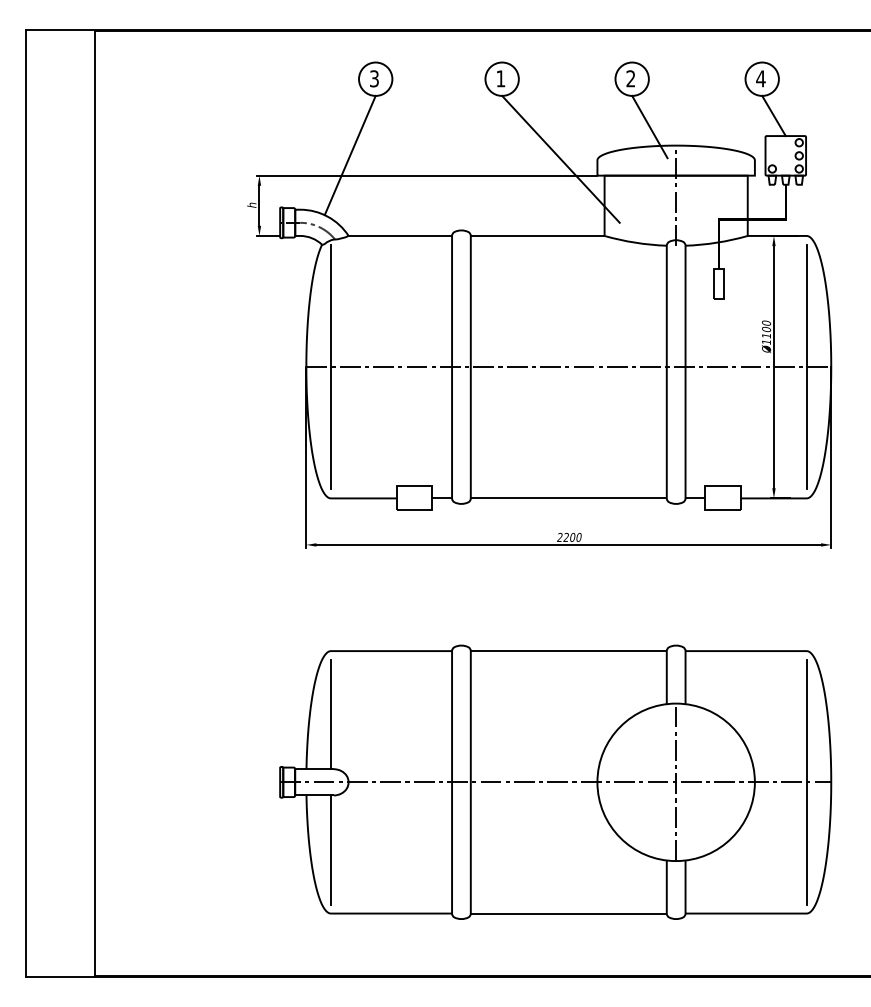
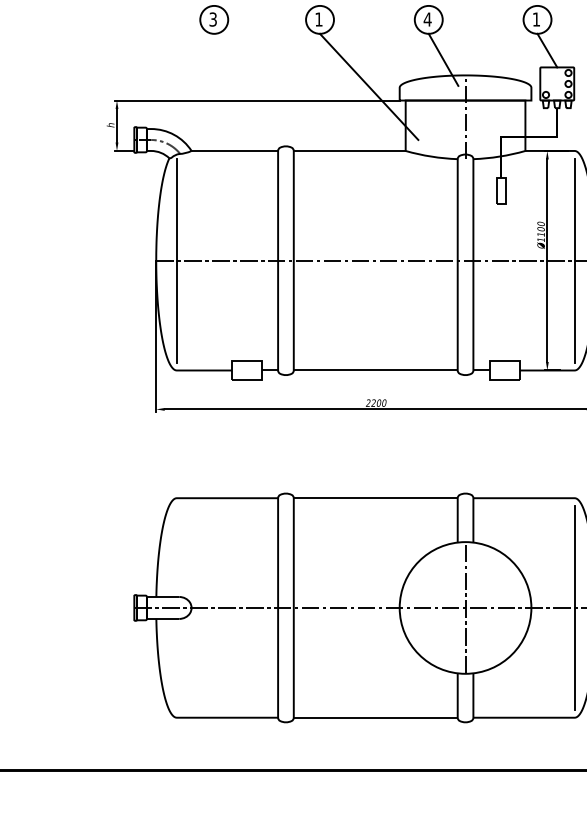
text: (630, 78) -> (427, 19), 2 -> 4
text: (760, 78) -> (536, 19), 4 -> 1
line: (349, 155) -> (192, 83), removed
line: (330, 714) -> (176, 551), removed
line: (330, 849) -> (176, 664), removed

